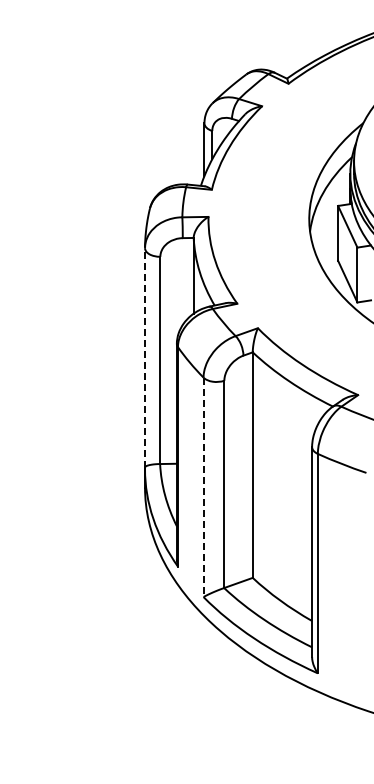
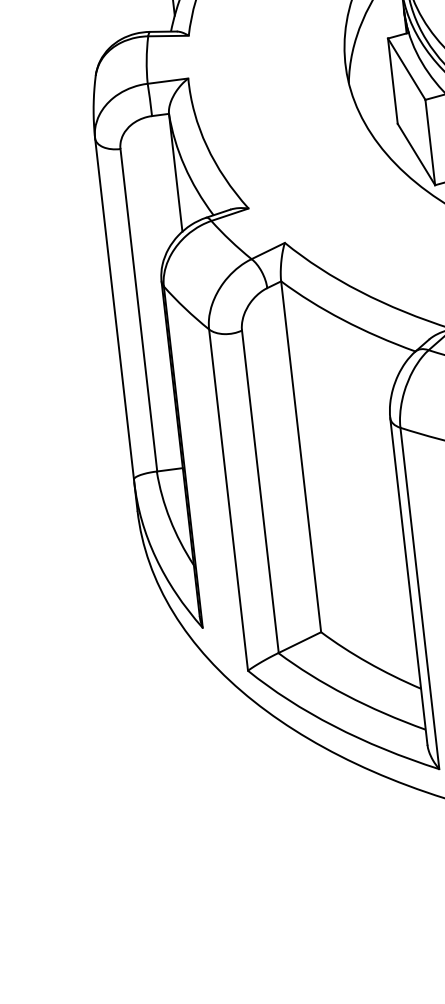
line: (145, 357) -> (115, 308), dashed -> solid
line: (203, 487) -> (228, 500), dashed -> solid

